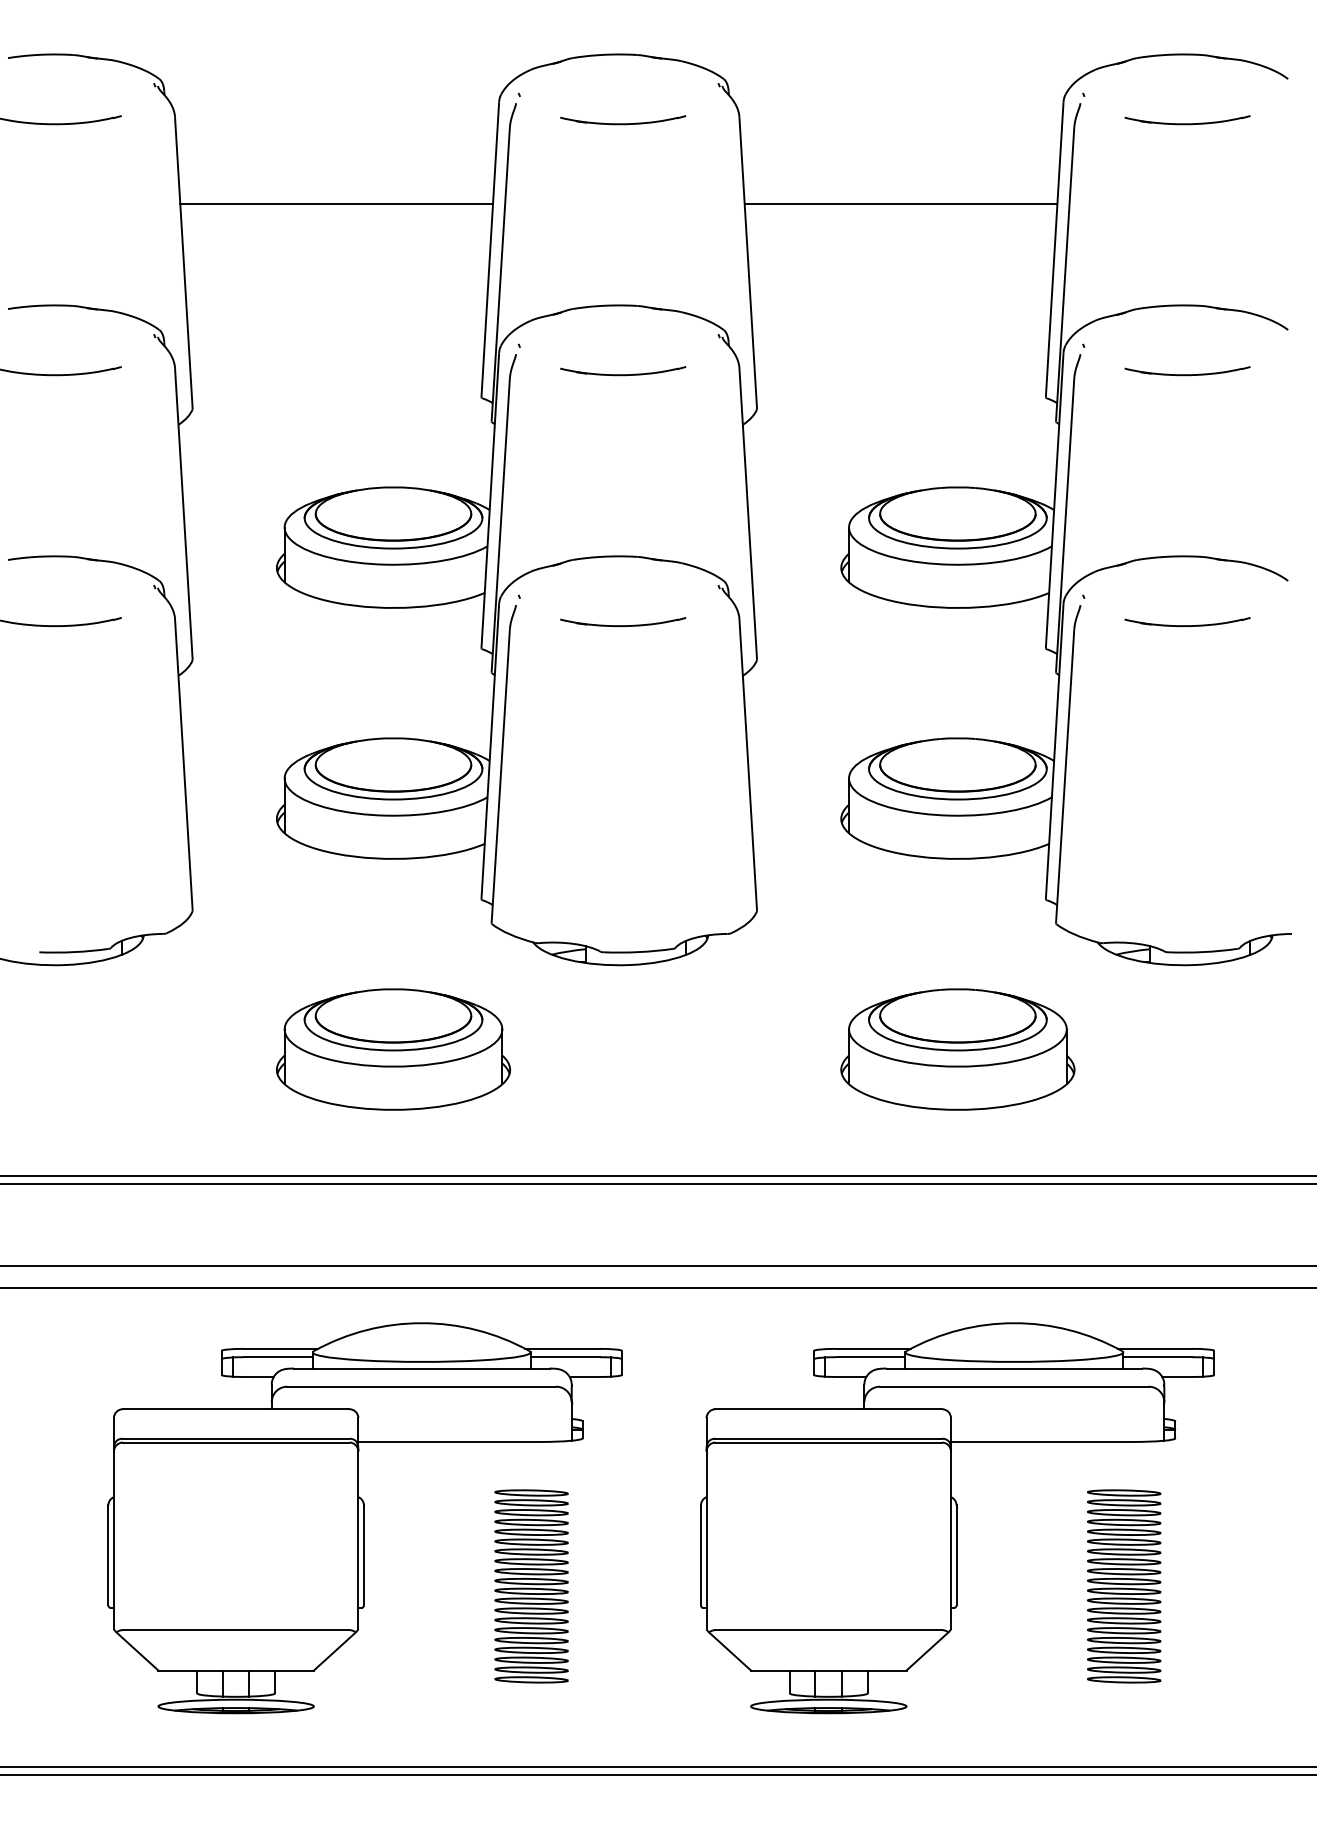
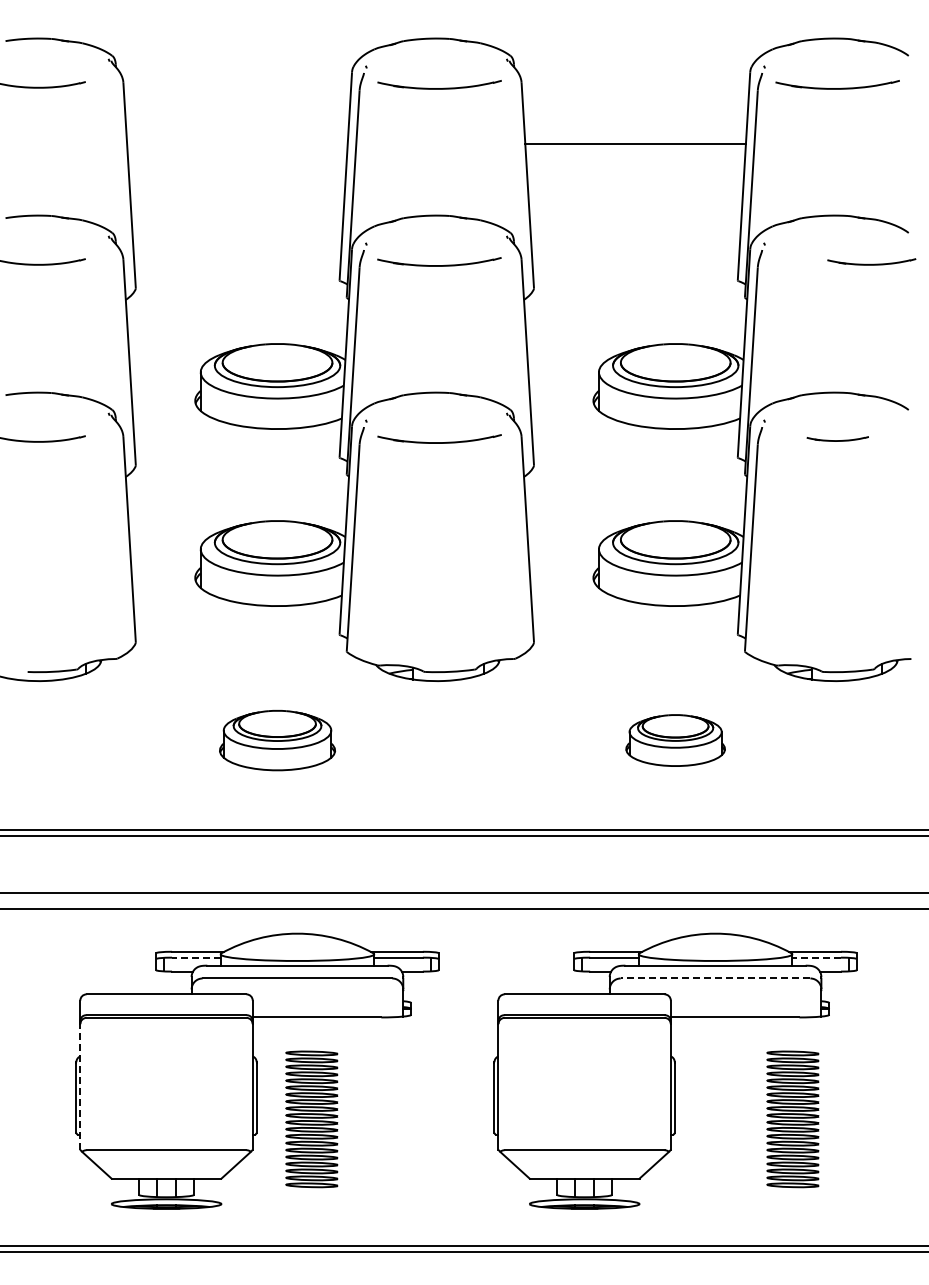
part: (623, 119) -> (439, 84), size x1.4
part: (1187, 119) -> (837, 84), size x1.4
line: (336, 203) -> (237, 143), removed
part: (623, 370) -> (439, 261), size x1.4
part: (1187, 370) -> (871, 261), moved
part: (623, 621) -> (439, 438), size x1.4
part: (1187, 621) -> (837, 438), size x0.7
part: (393, 1049) -> (277, 740), size x0.7
part: (957, 1049) -> (675, 740), size x0.6
line: (277, 1356) -> (195, 957), solid -> dashed
line: (1157, 1356) -> (816, 957), solid -> dashed
line: (1014, 1386) -> (715, 978), solid -> dashed
line: (114, 1539) -> (80, 1086), solid -> dashed
part: (530, 1586) -> (311, 1119), moved

